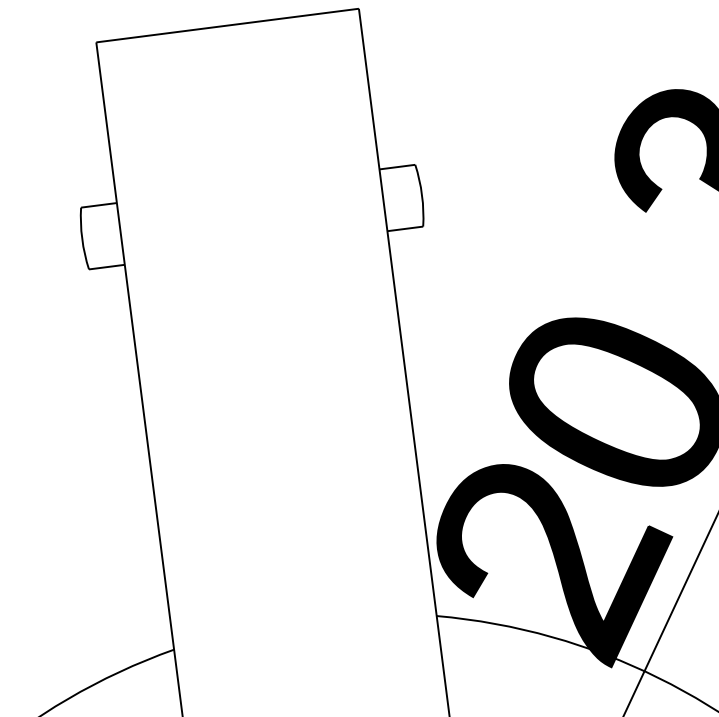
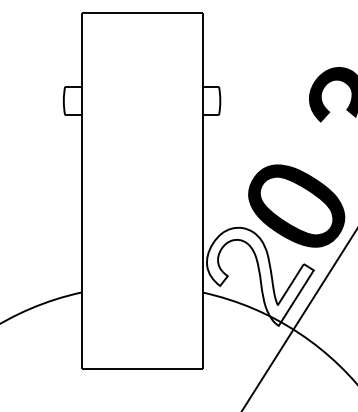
fill: (558, 565) -> (260, 276), removed

